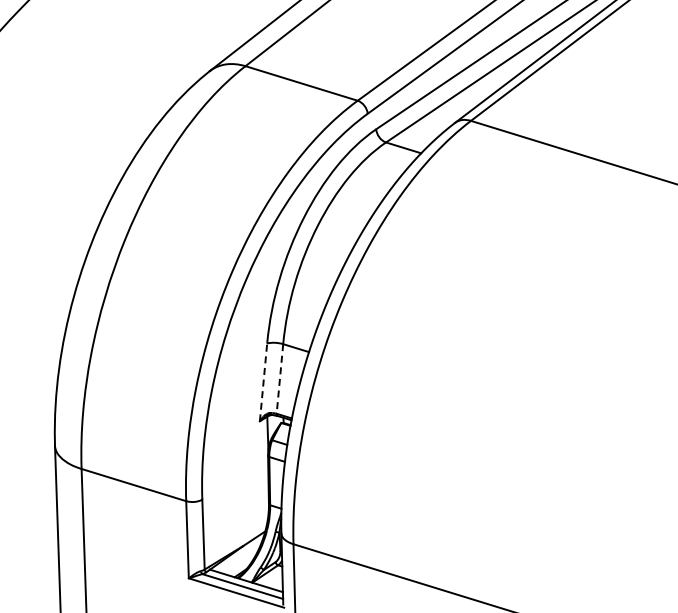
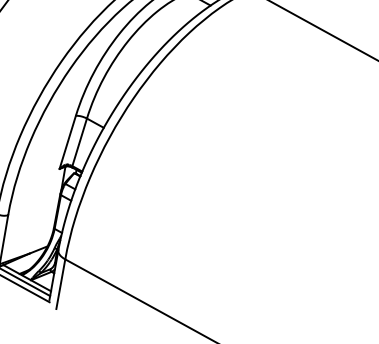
line: (279, 378) -> (79, 141), dashed -> solid
line: (263, 381) -> (67, 141), dashed -> solid

